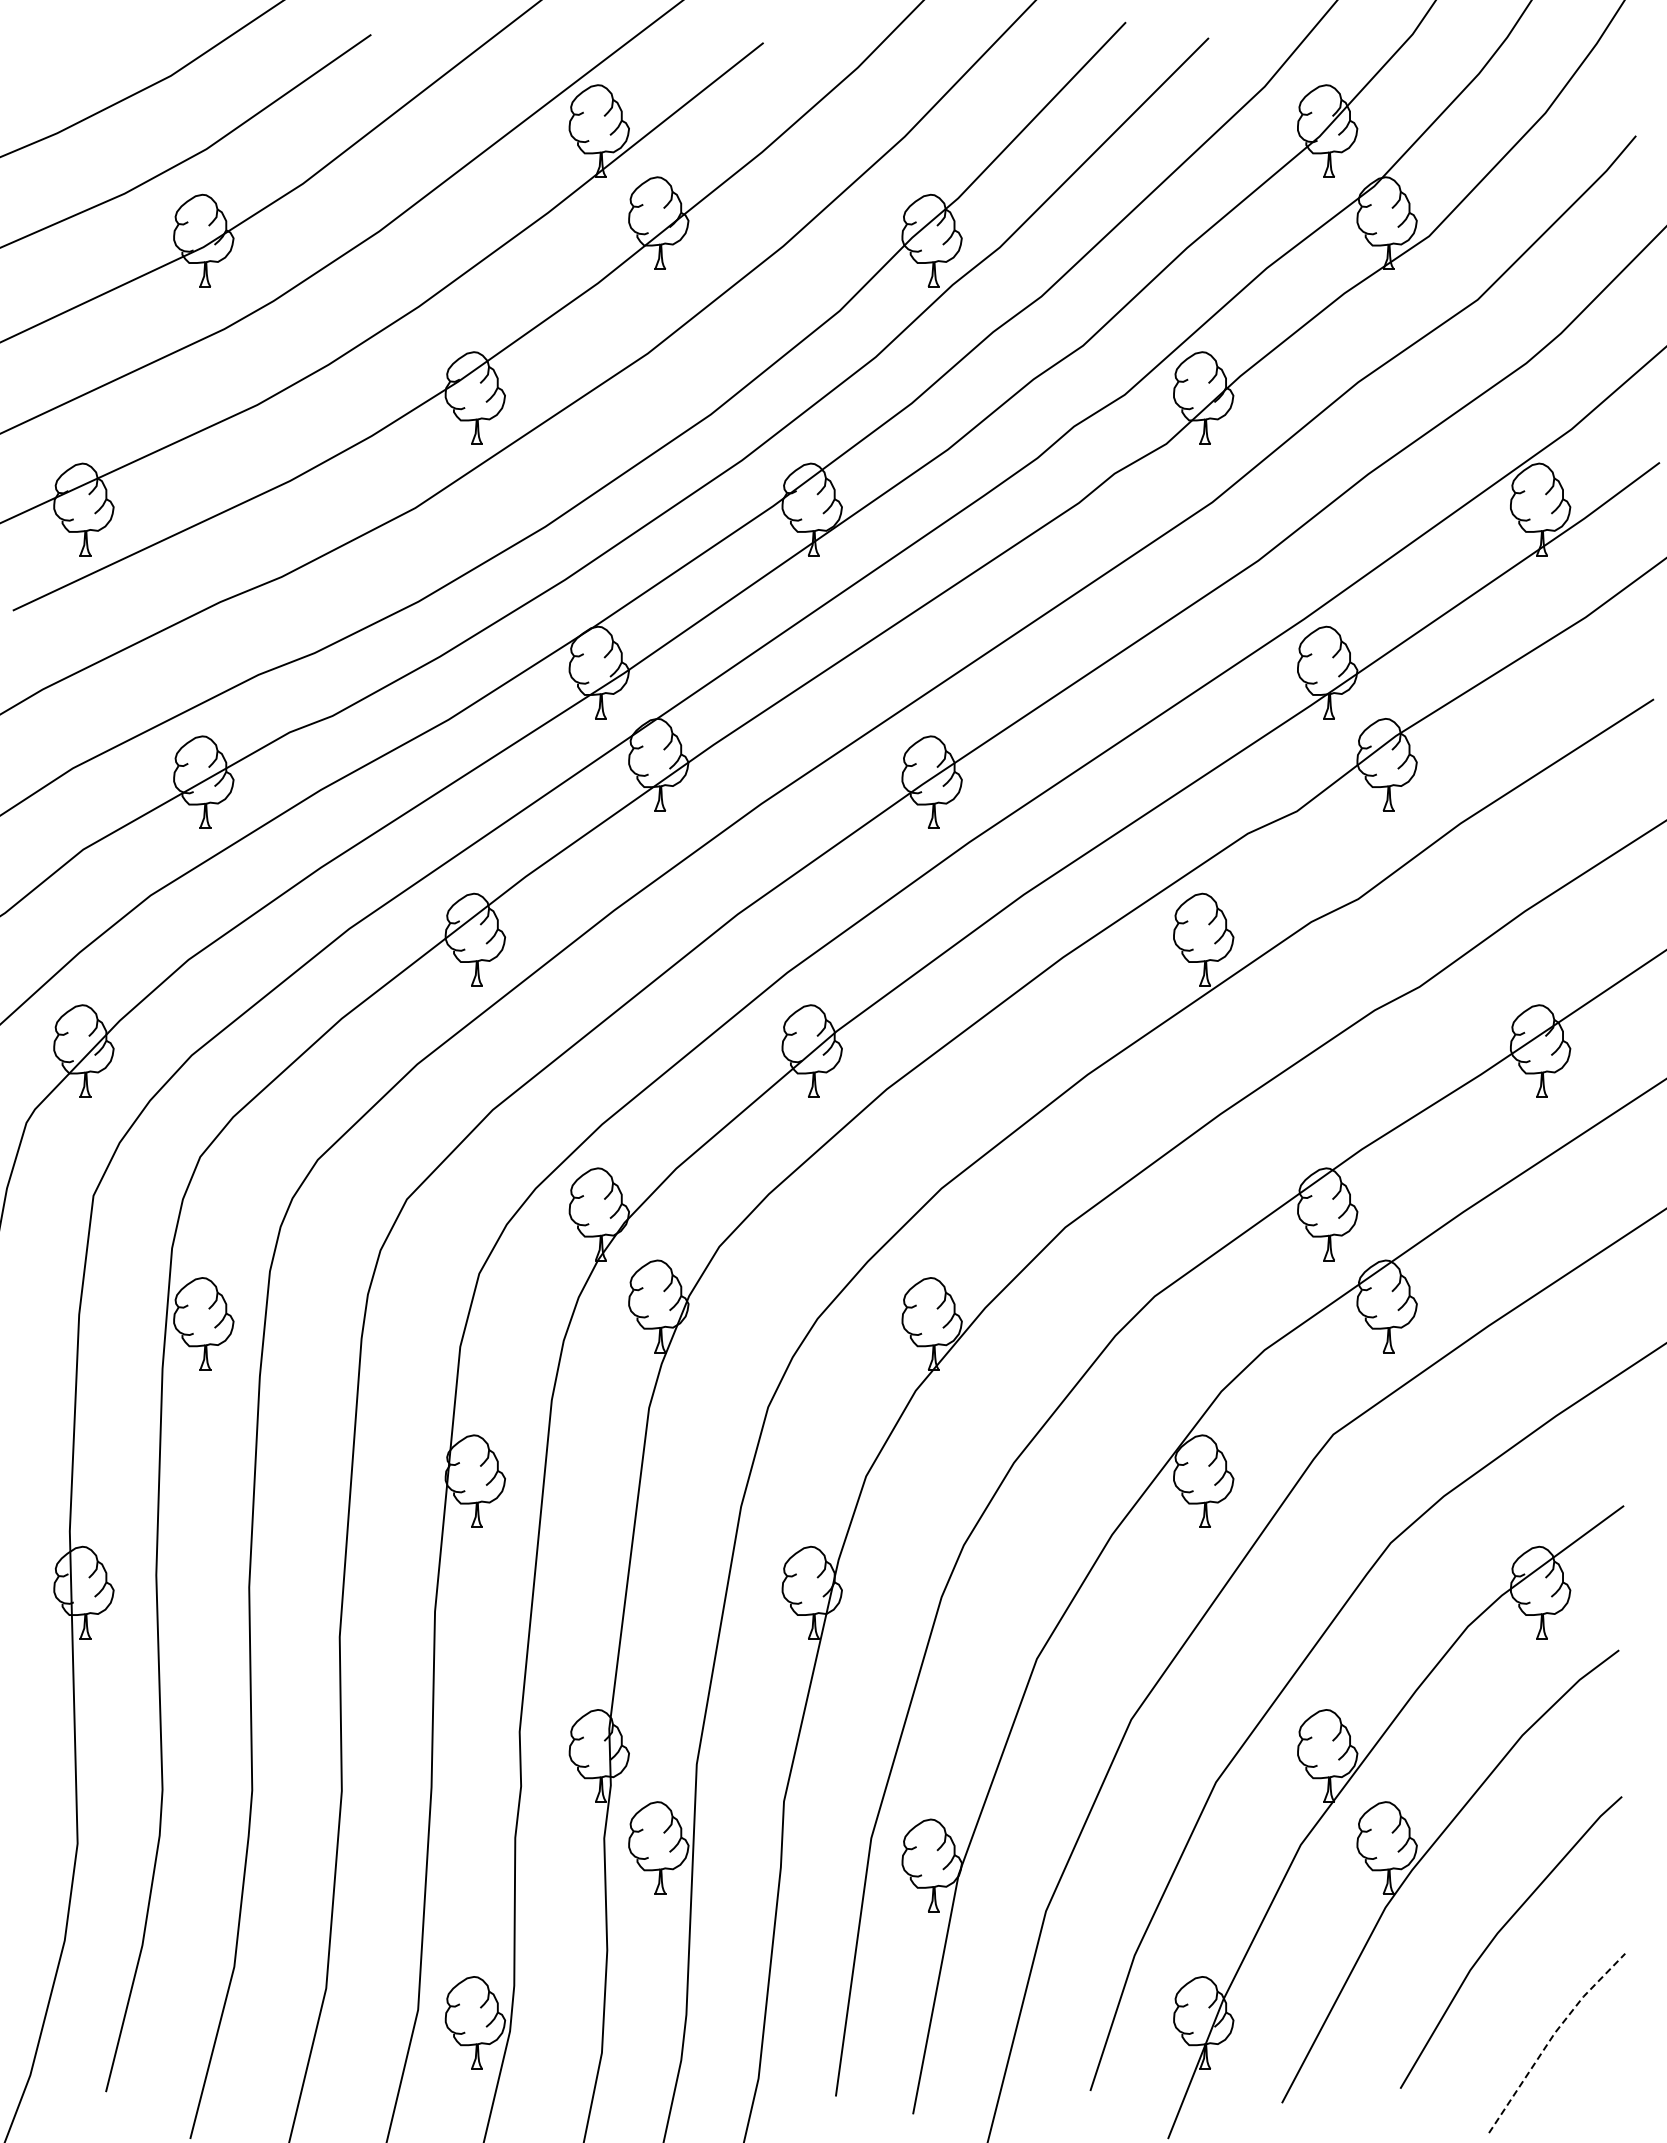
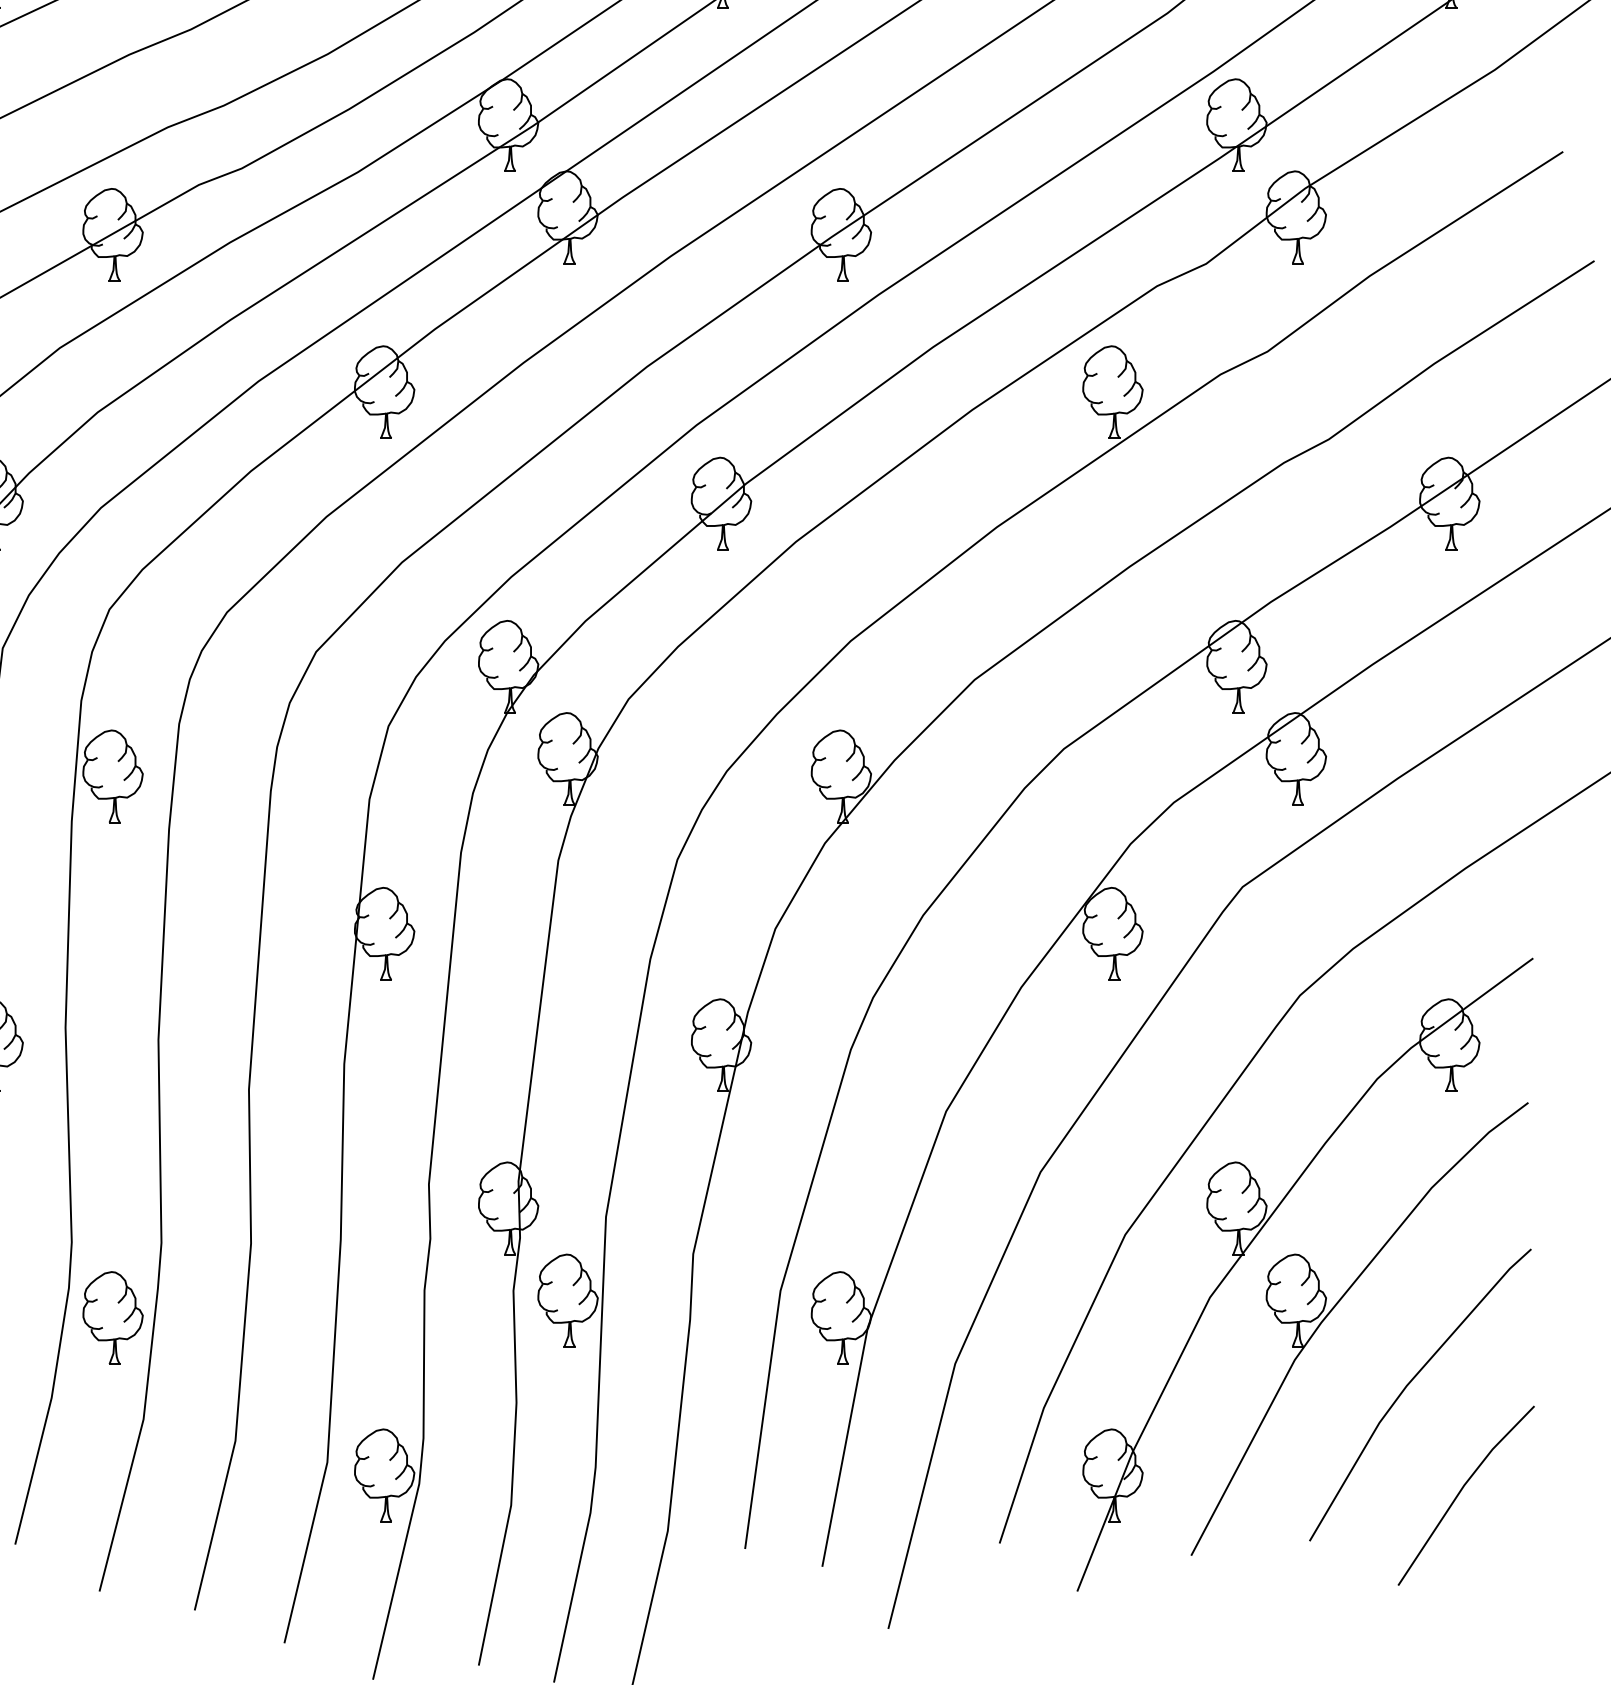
part: (203, 1865) -> (112, 1318), added
line: (1552, 2037) -> (1461, 1490), dashed -> solid

